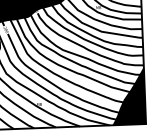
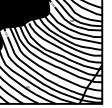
fill: (128, 95) -> (90, 83), removed

